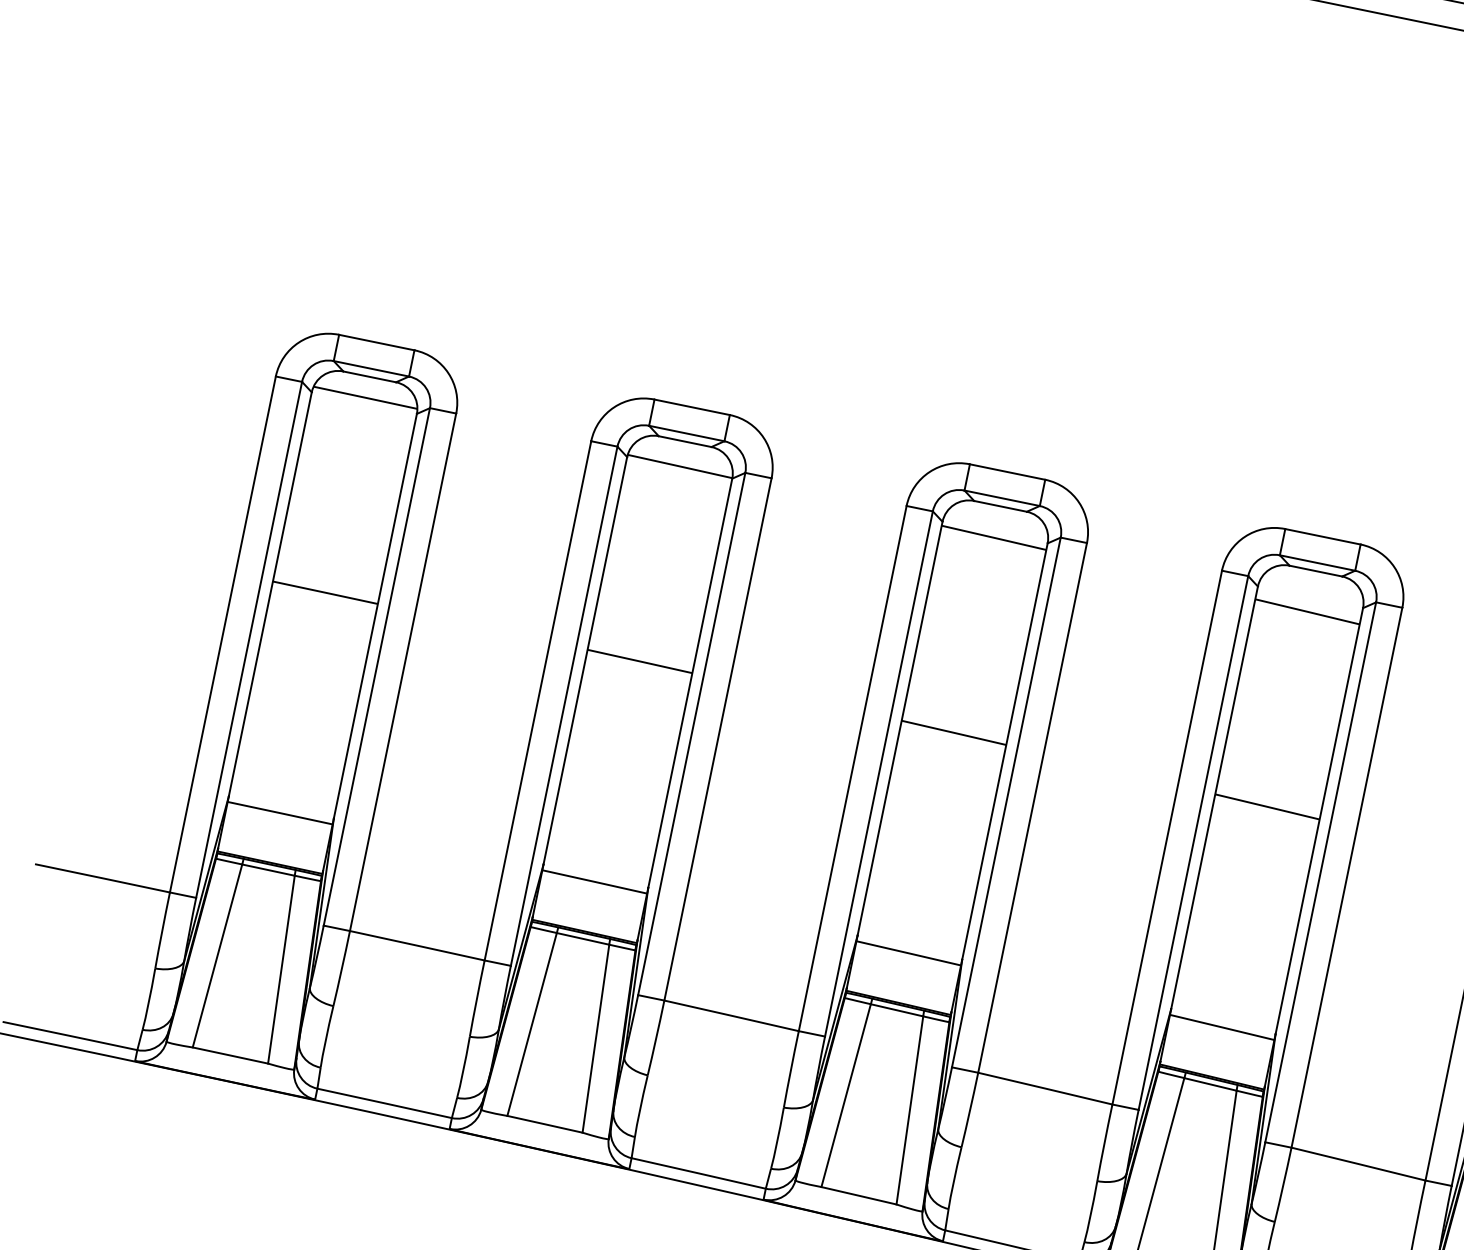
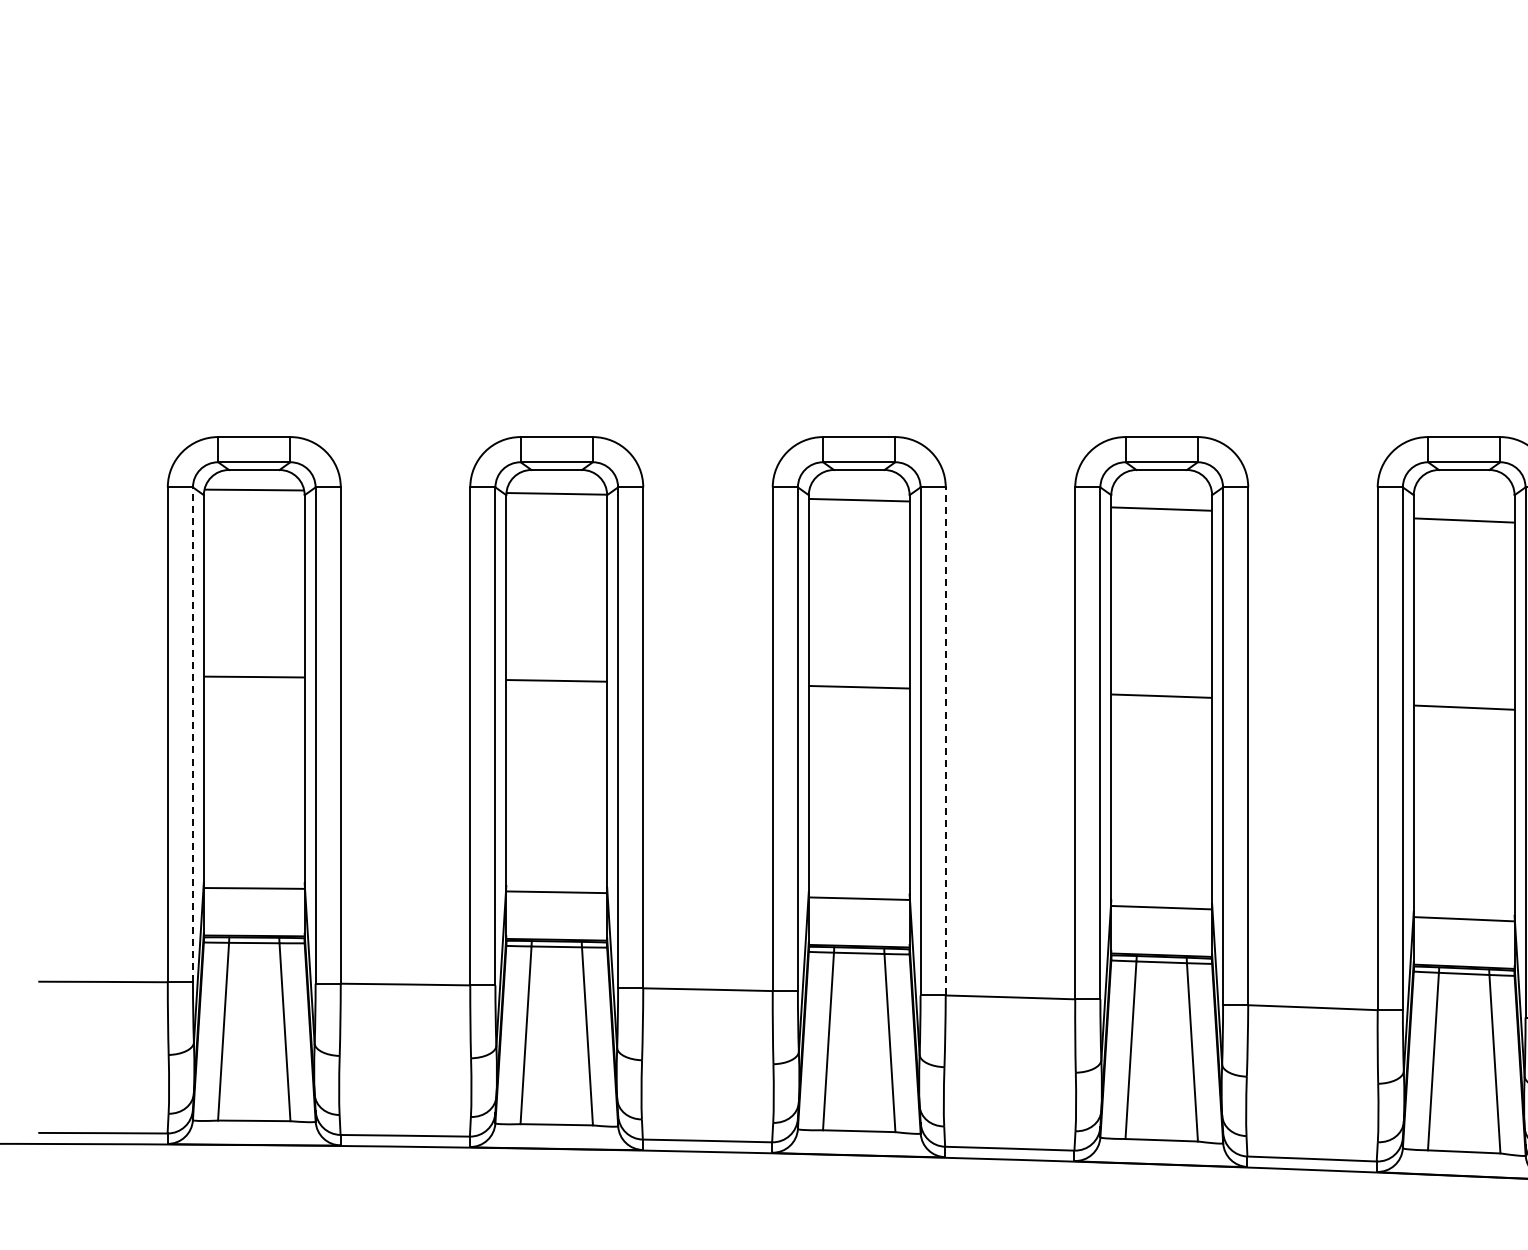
line: (248, 639) -> (192, 734), solid -> dashed
line: (1032, 806) -> (945, 740), solid -> dashed

